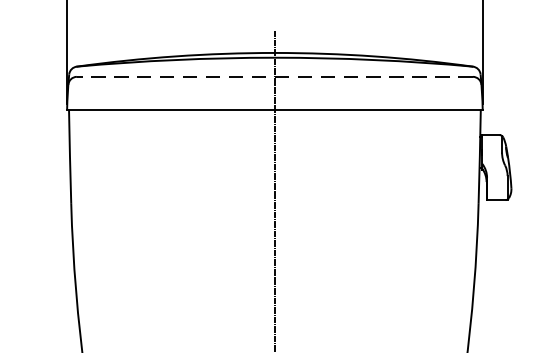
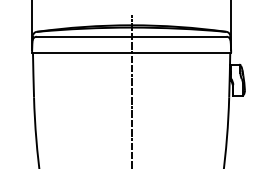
line: (274, 76) -> (131, 36), dashed -> solid

